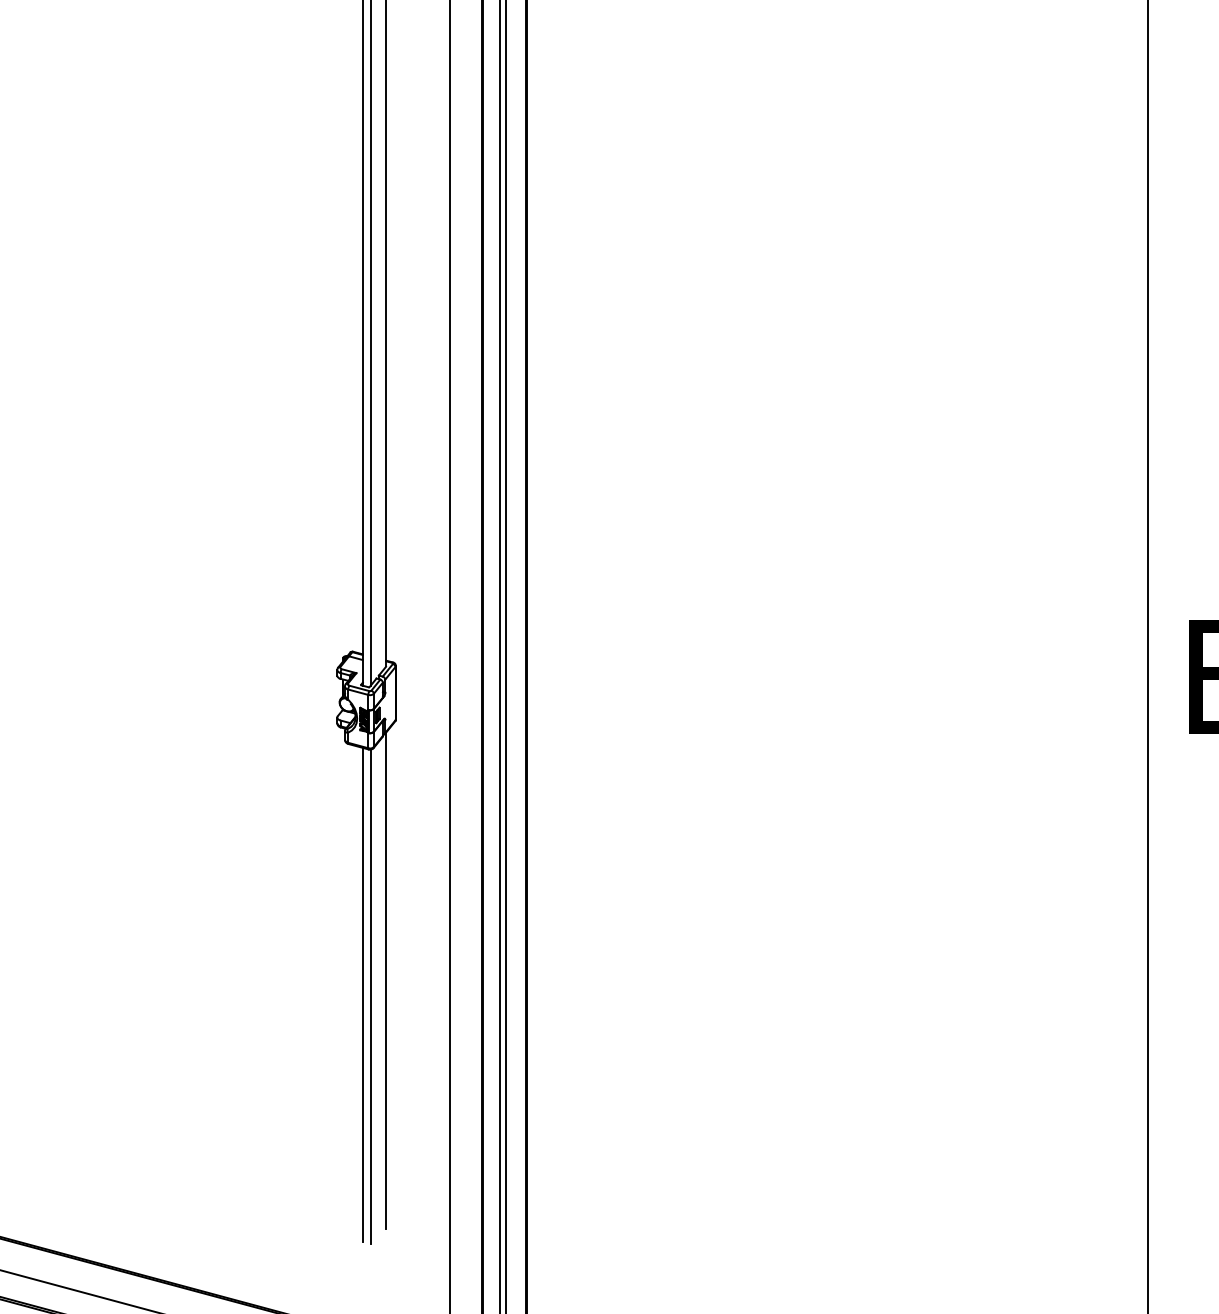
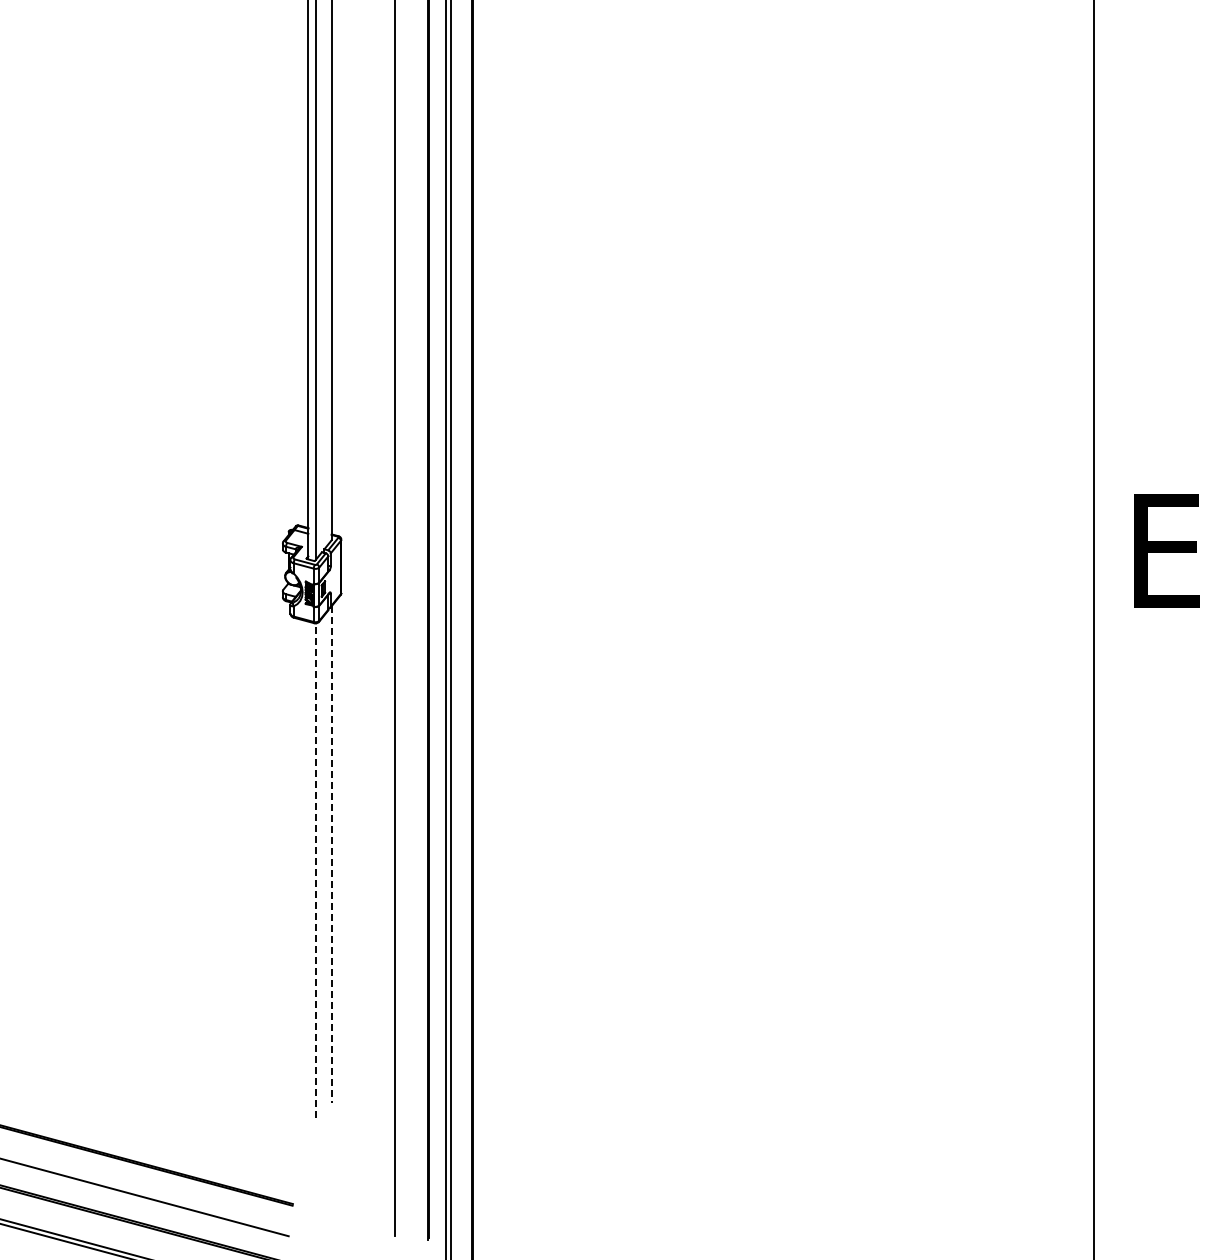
line: (386, 981) -> (331, 855), solid -> dashed
line: (362, 994) -> (307, 868), removed
line: (370, 996) -> (315, 870), solid -> dashed

